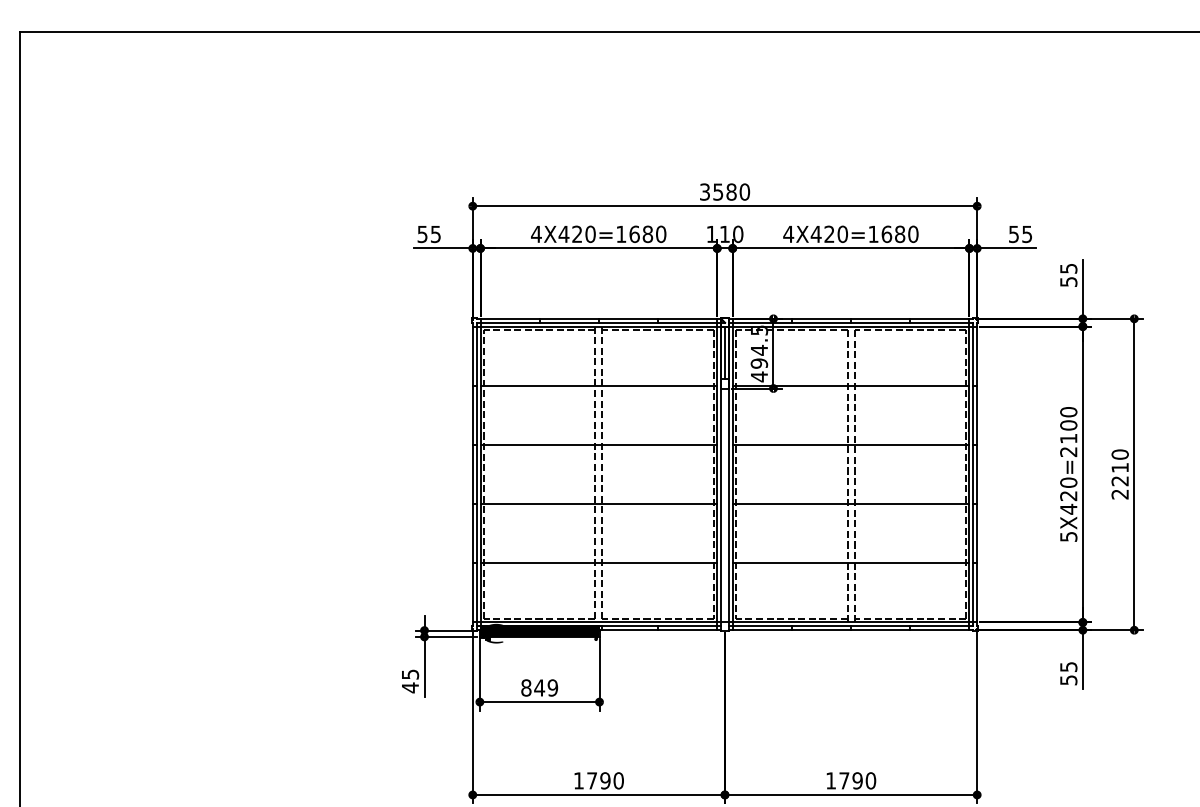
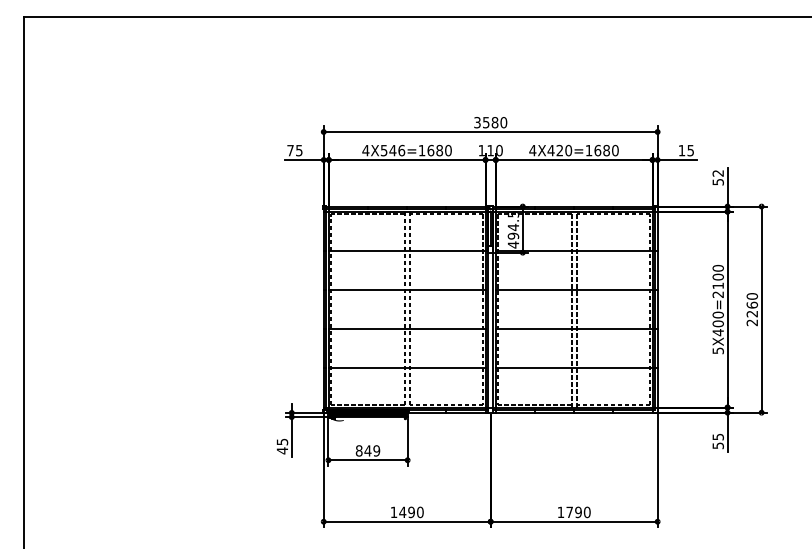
text: (422, 234) -> (290, 150), 55 -> 75
text: (576, 234) -> (392, 150), 4X420=1680 -> 4X546=1680
text: (1013, 234) -> (681, 150), 55 -> 15
text: (1067, 268) -> (717, 173), 55 -> 52
text: (1118, 466) -> (751, 304), 2210 -> 2260
text: (1067, 495) -> (717, 323), 5X420=2100 -> 5X400=2100
text: (591, 779) -> (402, 511), 1790 -> 1490

